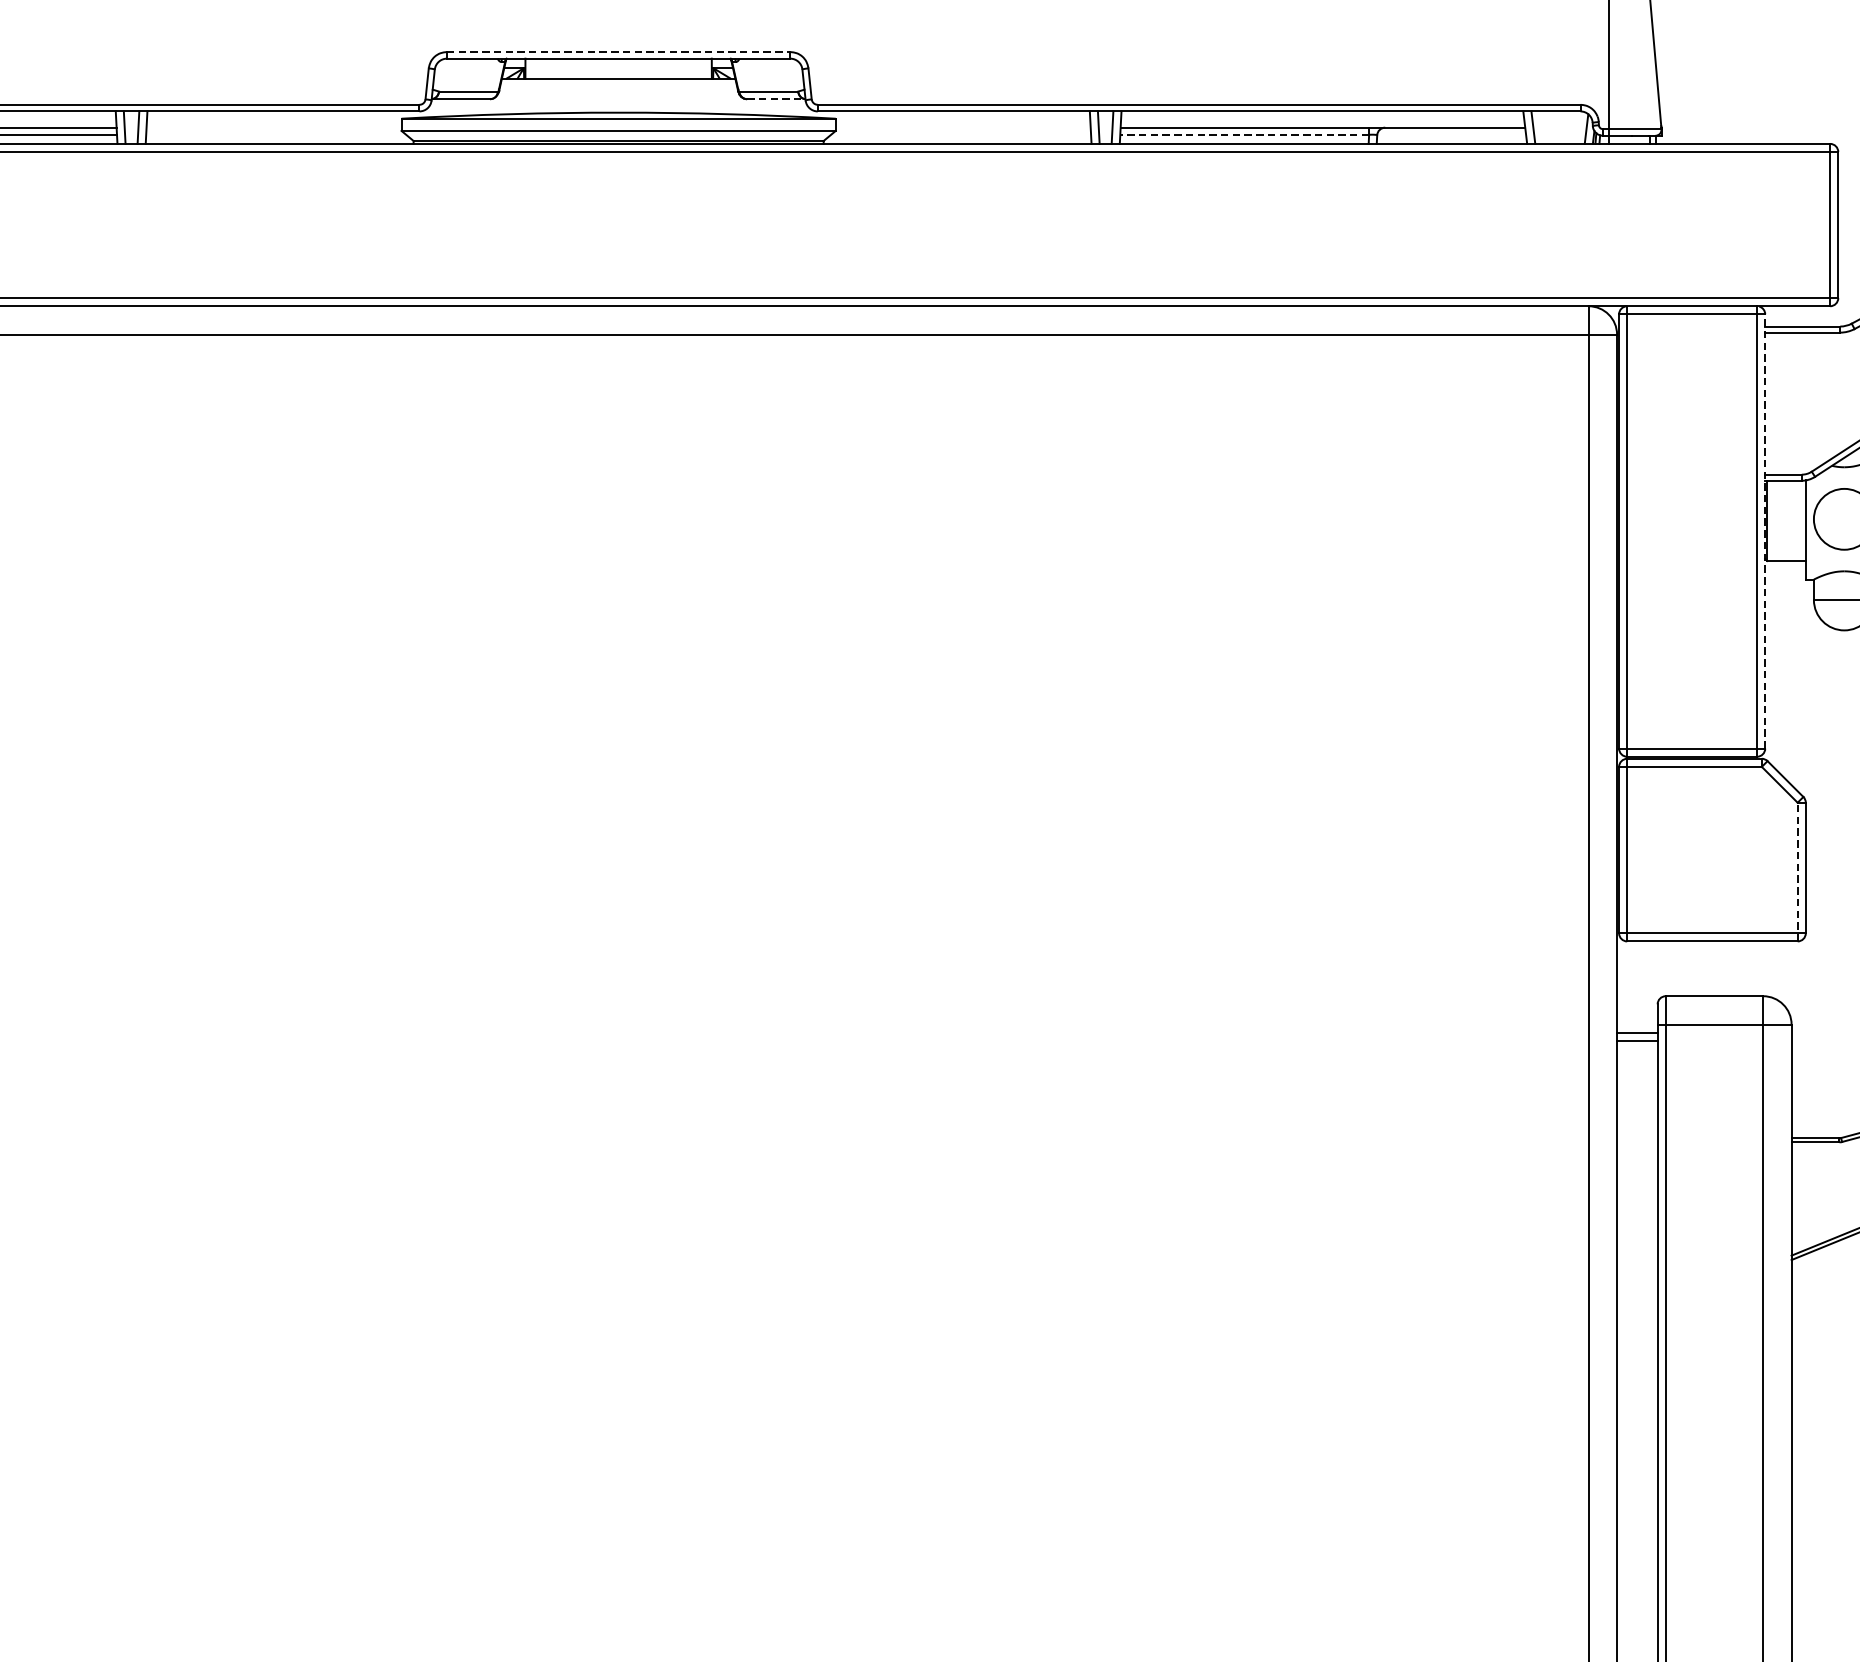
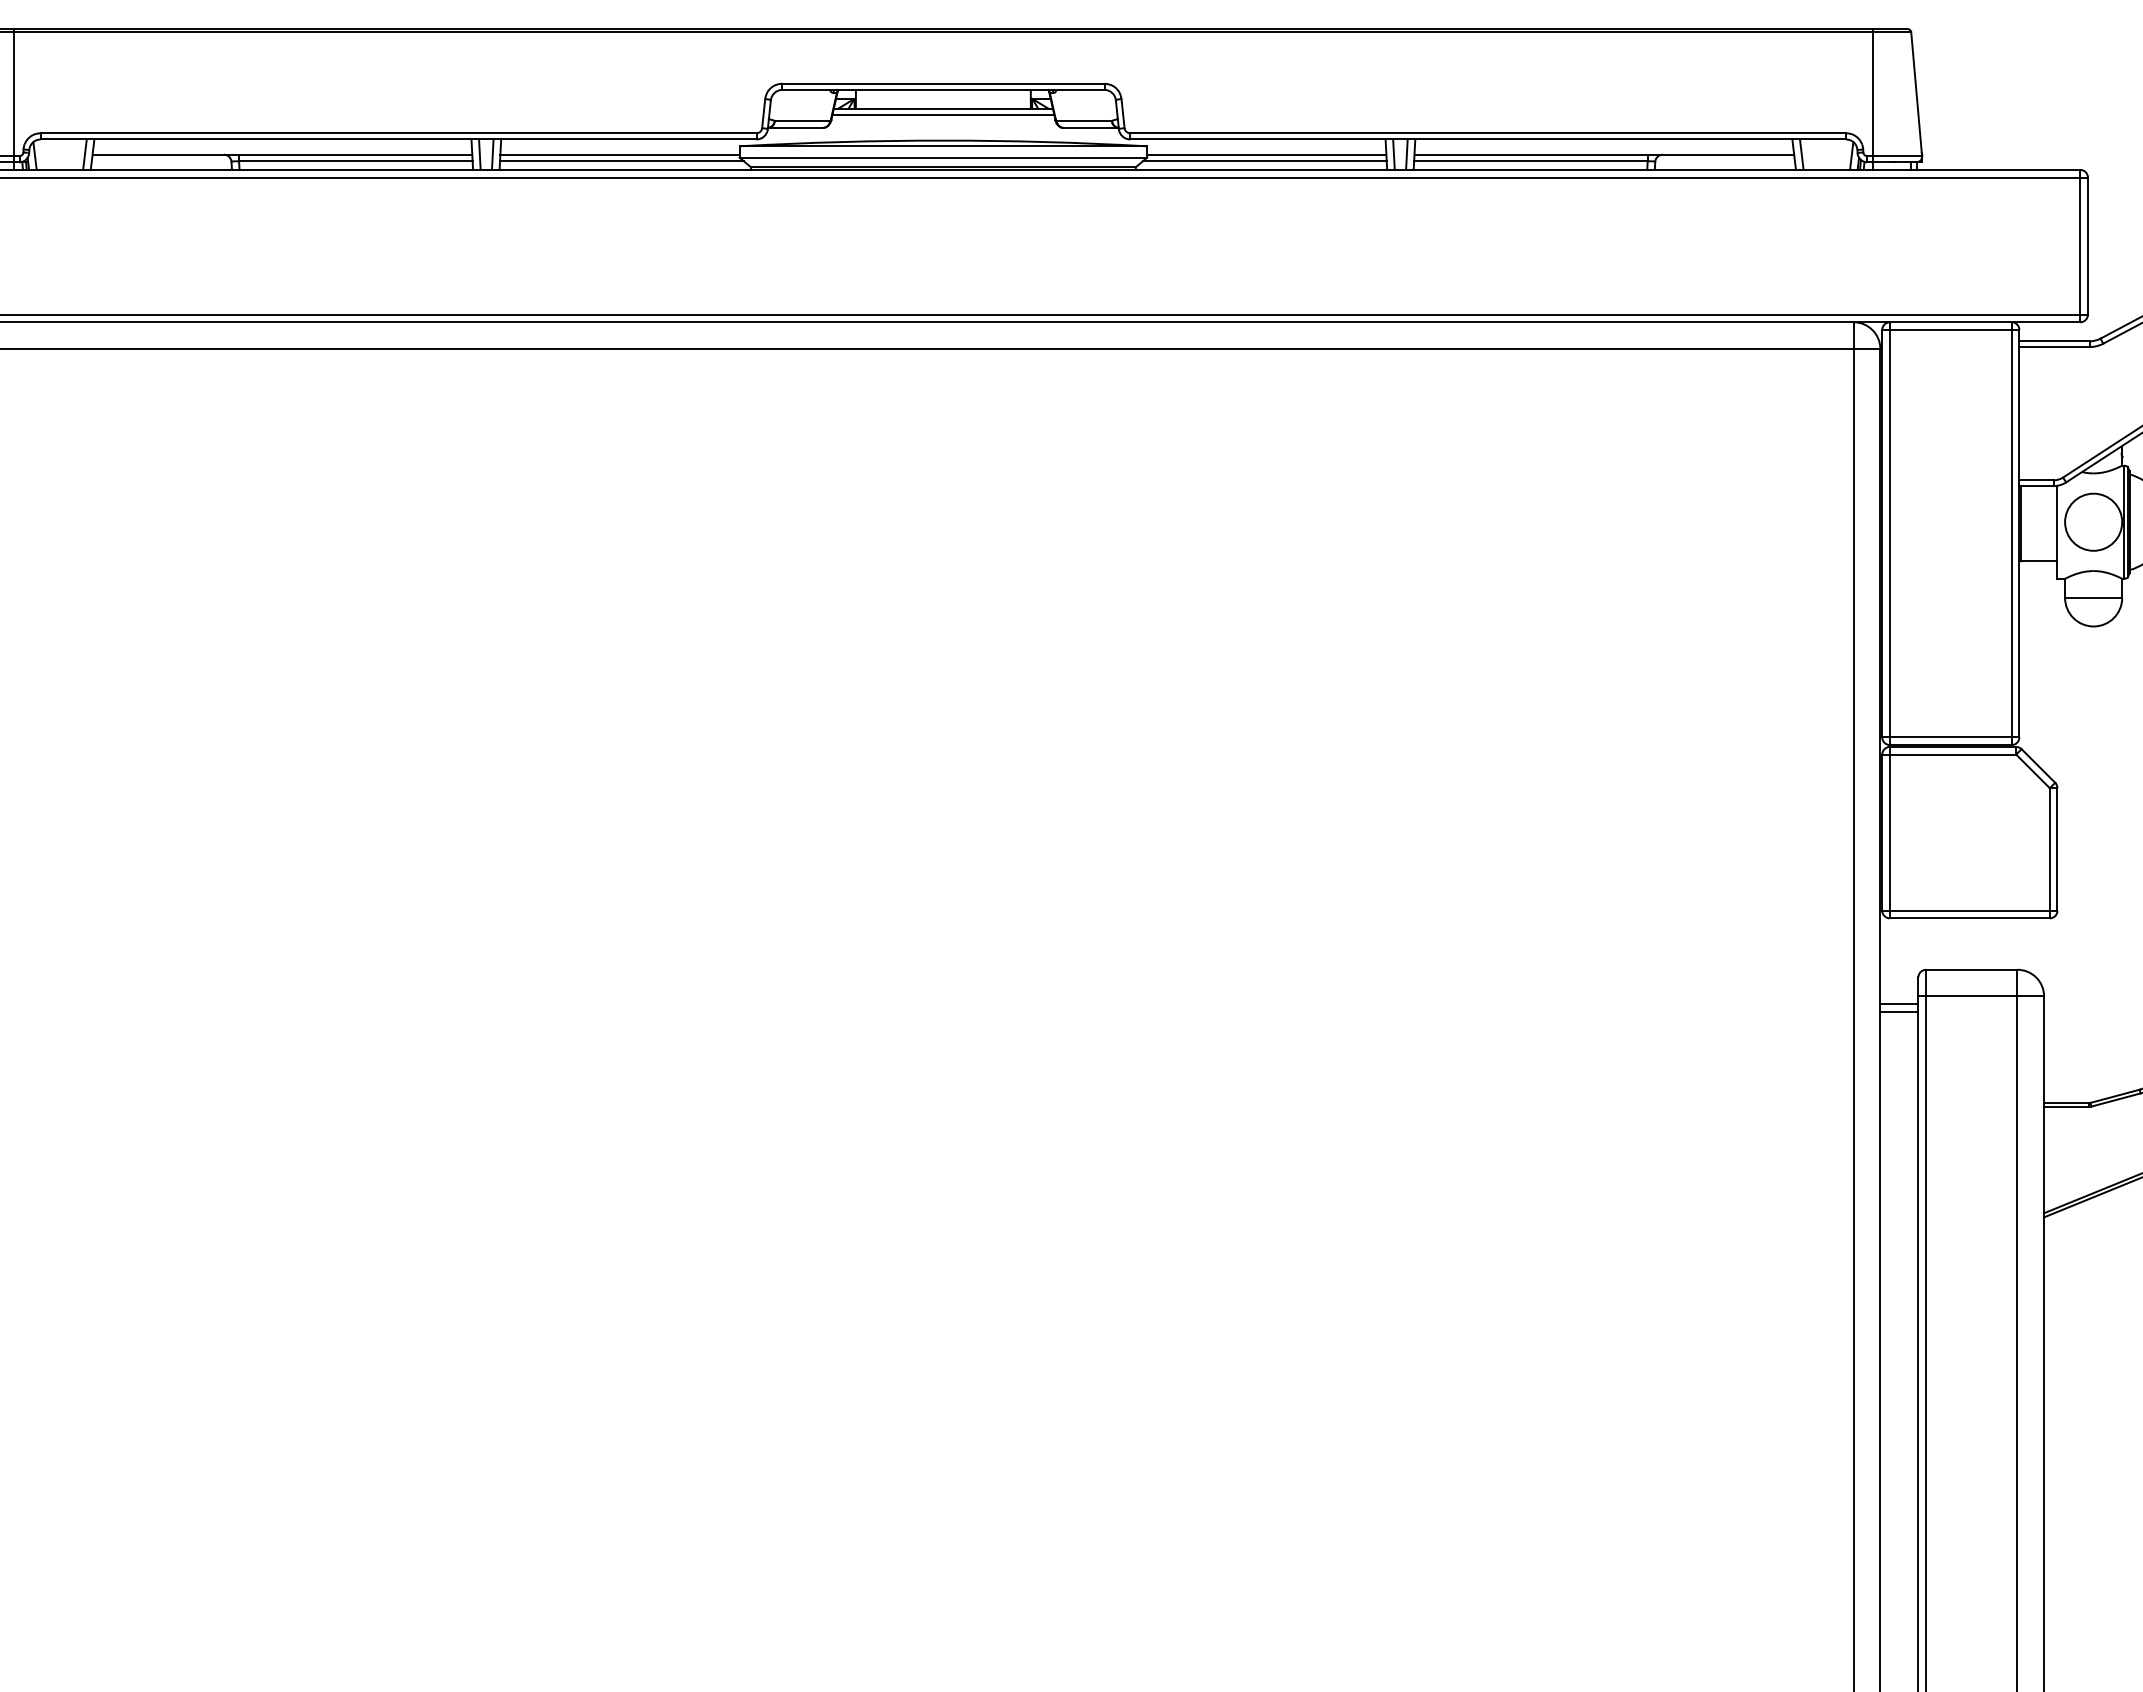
line: (618, 51) -> (943, 83), dashed -> solid
line: (618, 84) -> (943, 114), added
line: (776, 99) -> (1091, 128), dashed -> solid
line: (273, 127) -> (619, 154), added
line: (962, 127) -> (1266, 154), added
line: (275, 134) -> (621, 161), added
line: (960, 134) -> (1264, 161), added
line: (1244, 134) -> (1530, 161), dashed -> solid
line: (1765, 531) -> (2019, 533), dashed -> solid
line: (1797, 871) -> (2049, 852), dashed -> solid

